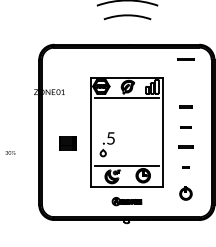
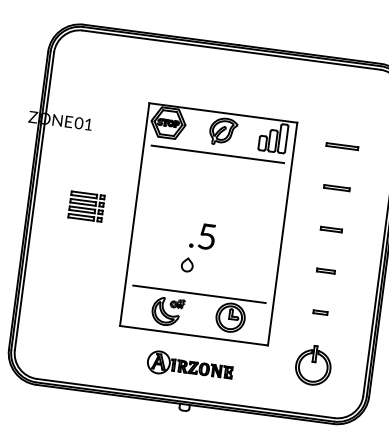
line: (185, 59) -> (341, 145), moved
part: (67, 143) -> (84, 206), moved
part: (106, 144) -> (196, 247), moved
part: (185, 147) -> (325, 271), size x0.62
part: (185, 193) -> (312, 365), size x1.43
part: (126, 201) -> (189, 366), size x1.43

